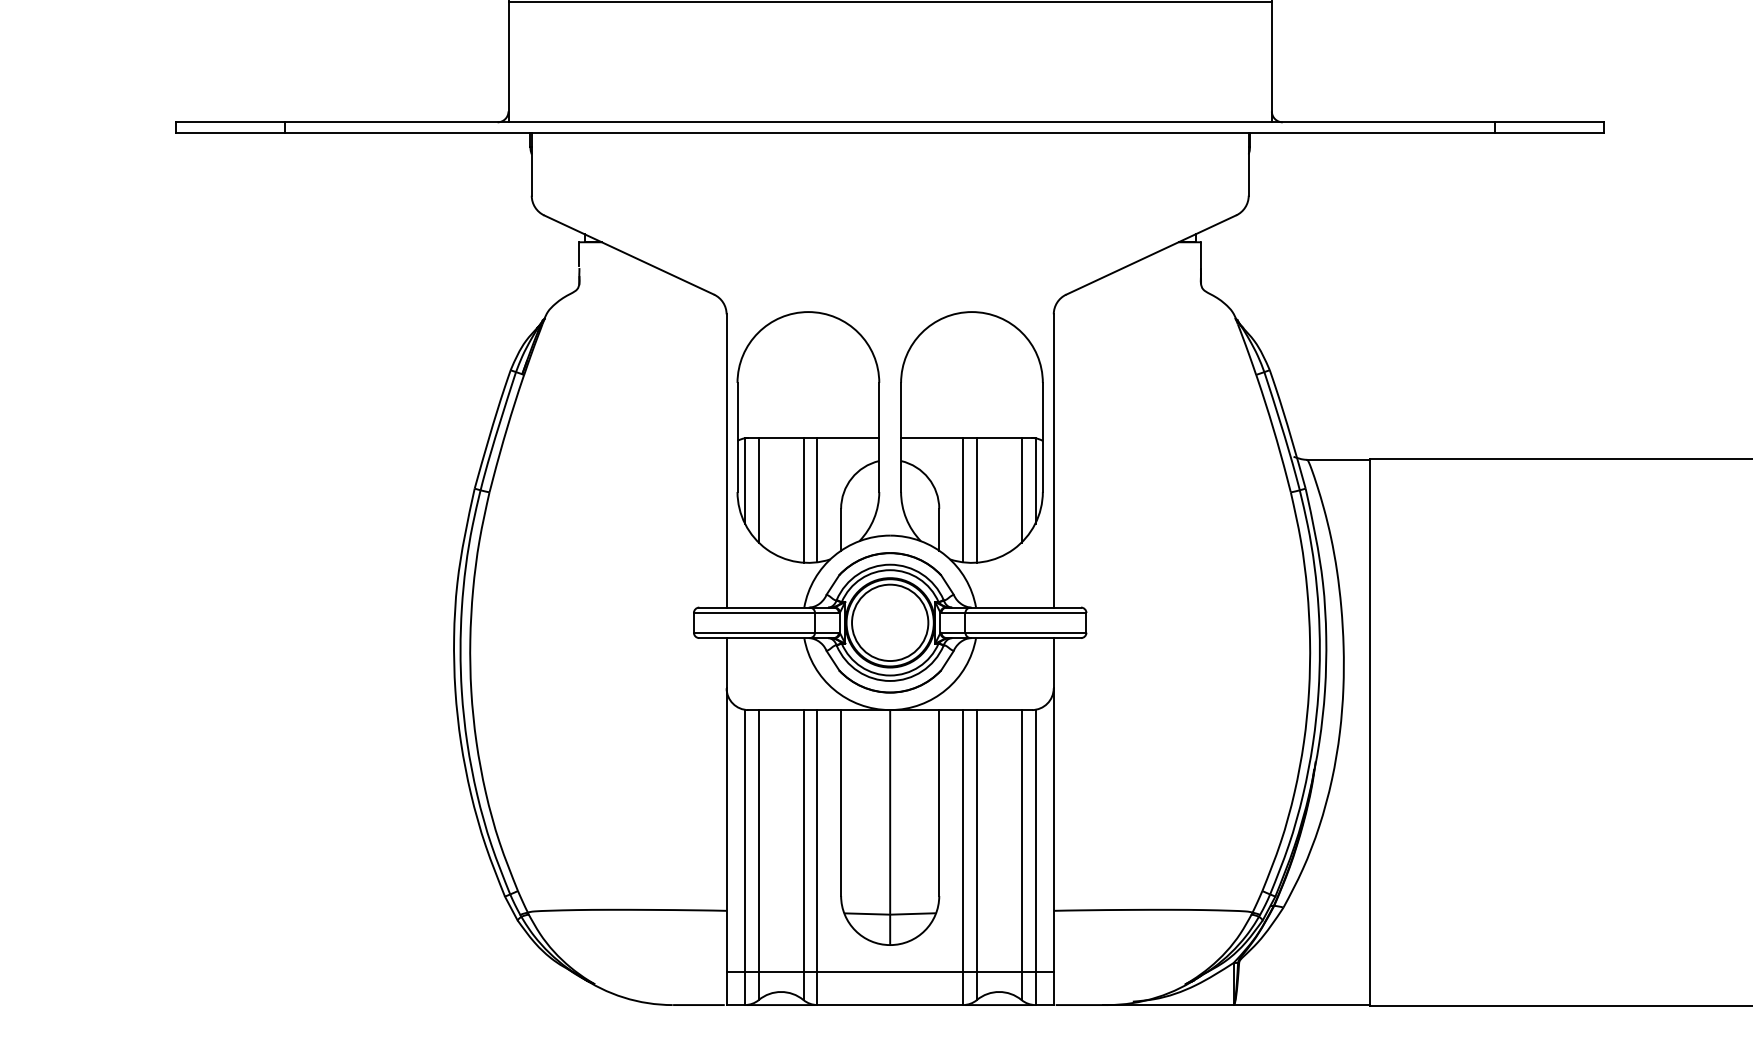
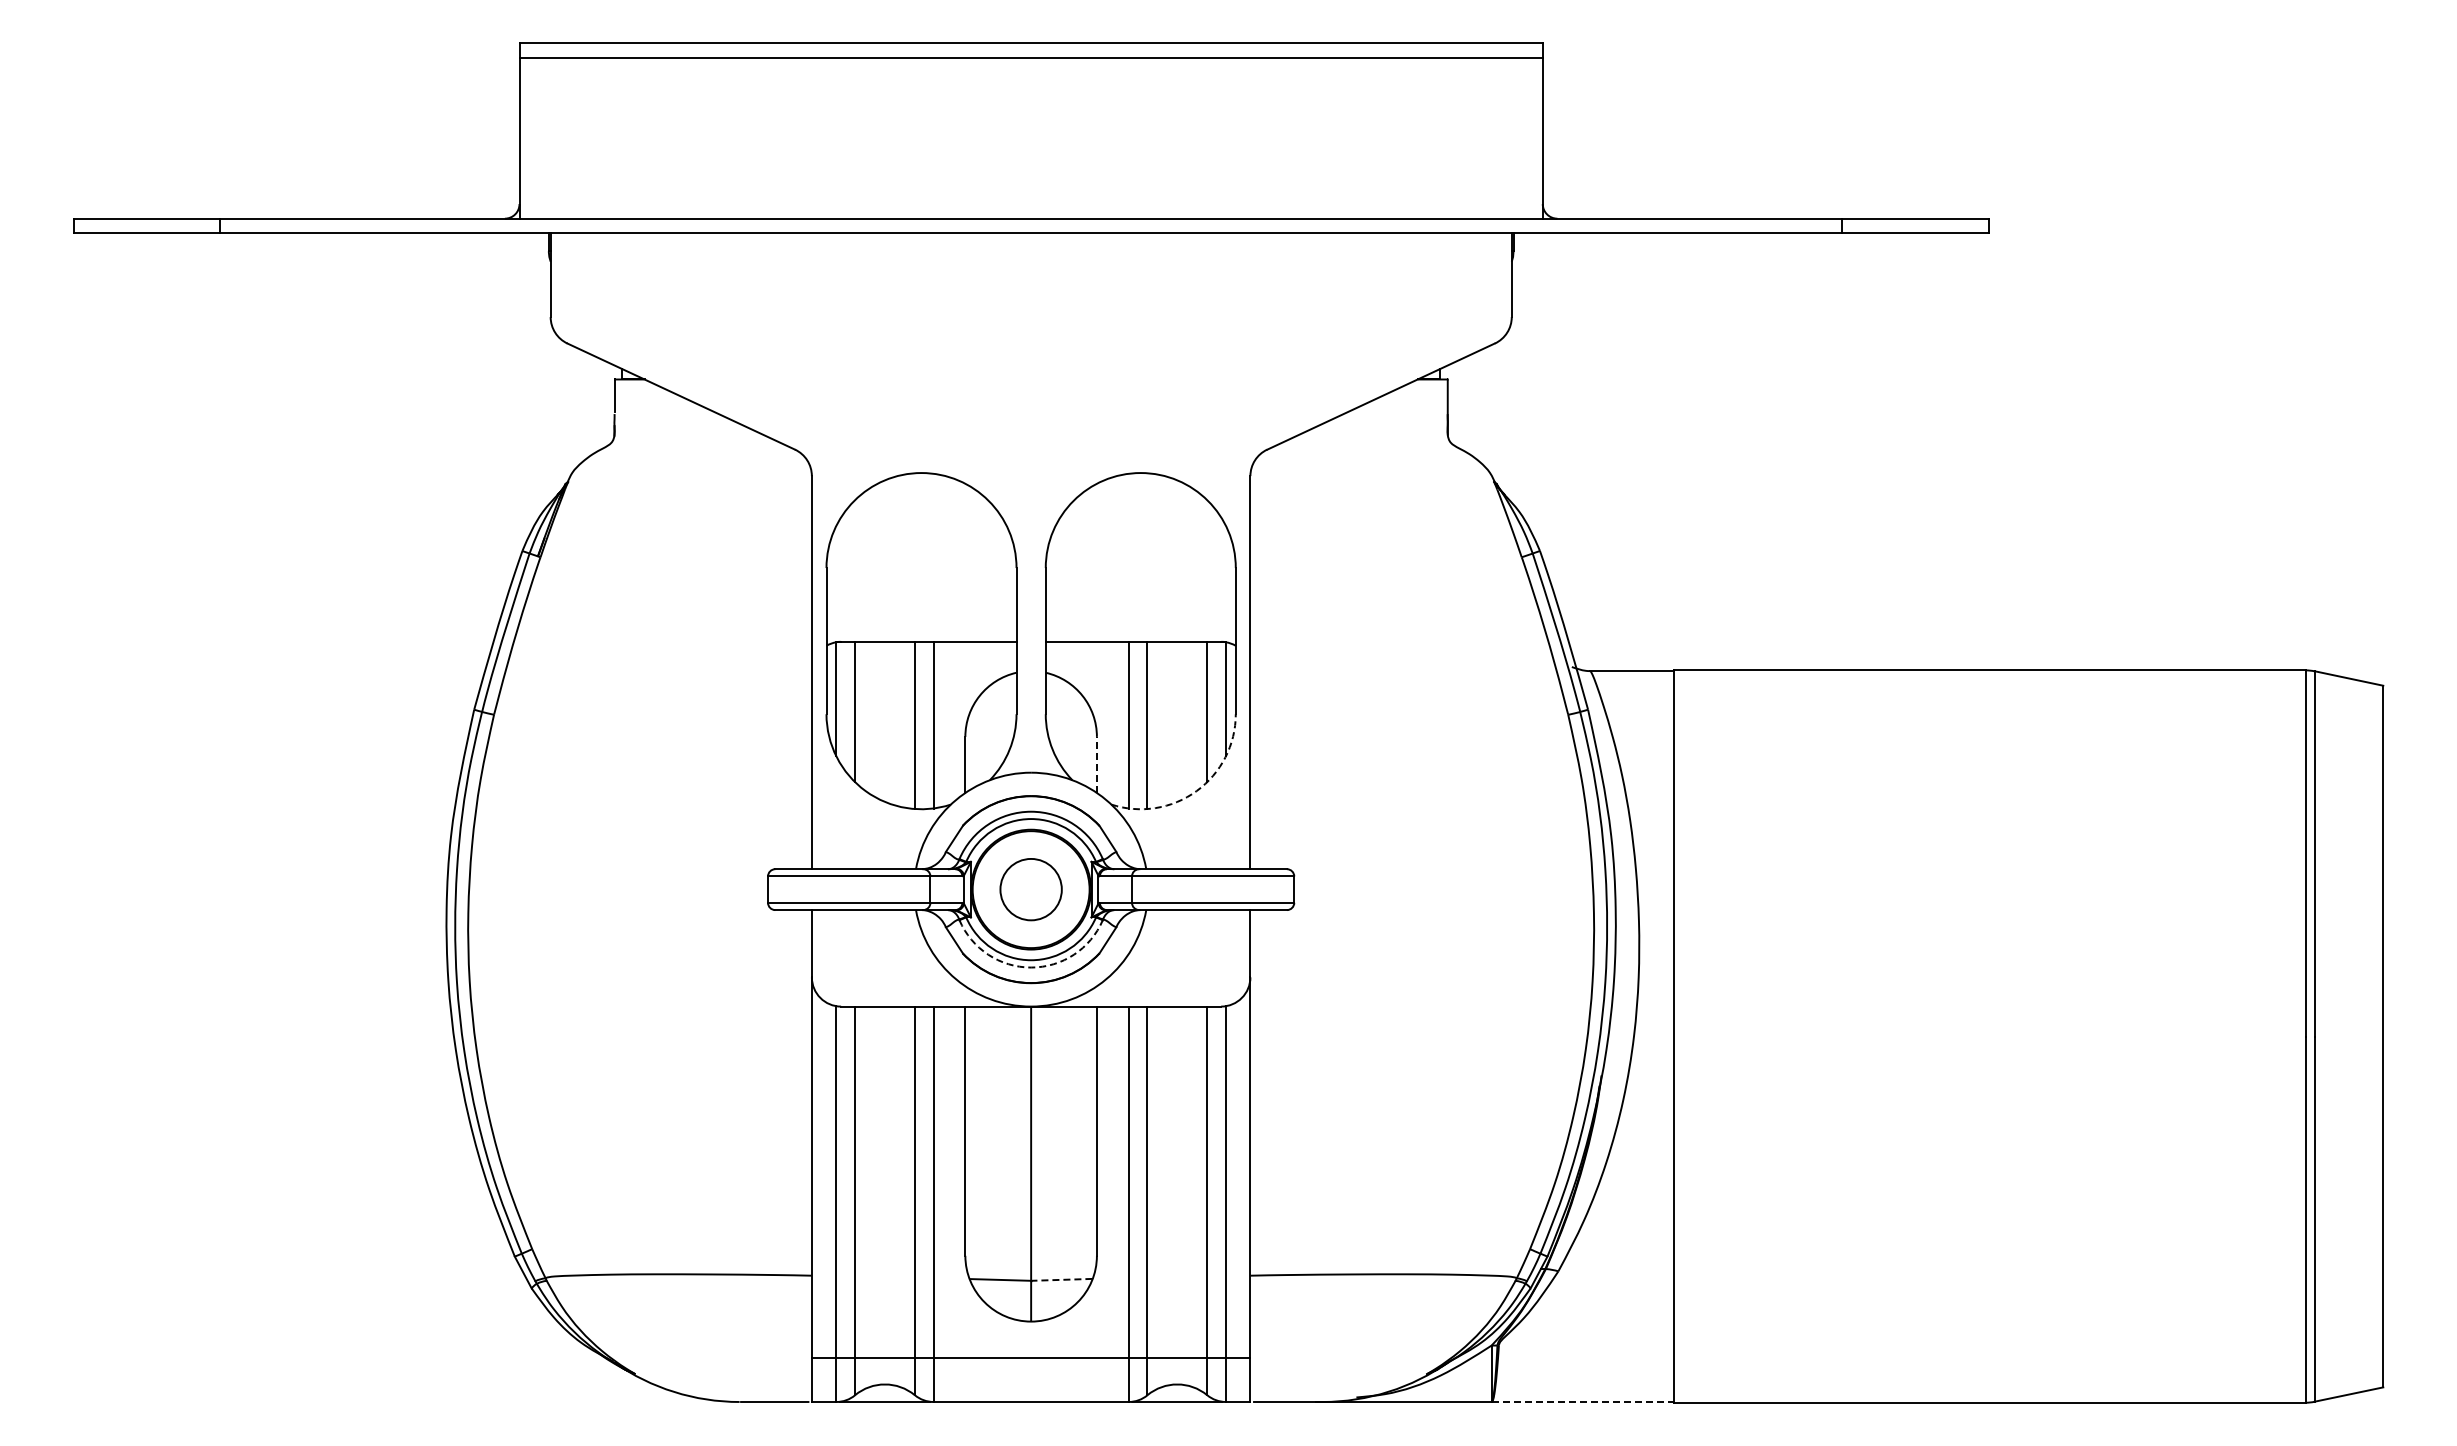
line: (938, 529) -> (1096, 764), solid -> dashed
arc: (1013, 549) -> (1196, 791), solid -> dashed
circle: (889, 622) -> (1030, 889), size x0.6
arc: (890, 680) -> (1031, 967), solid -> dashed
line: (912, 913) -> (1060, 1279), solid -> dashed
line: (1302, 1005) -> (1583, 1402), solid -> dashed

